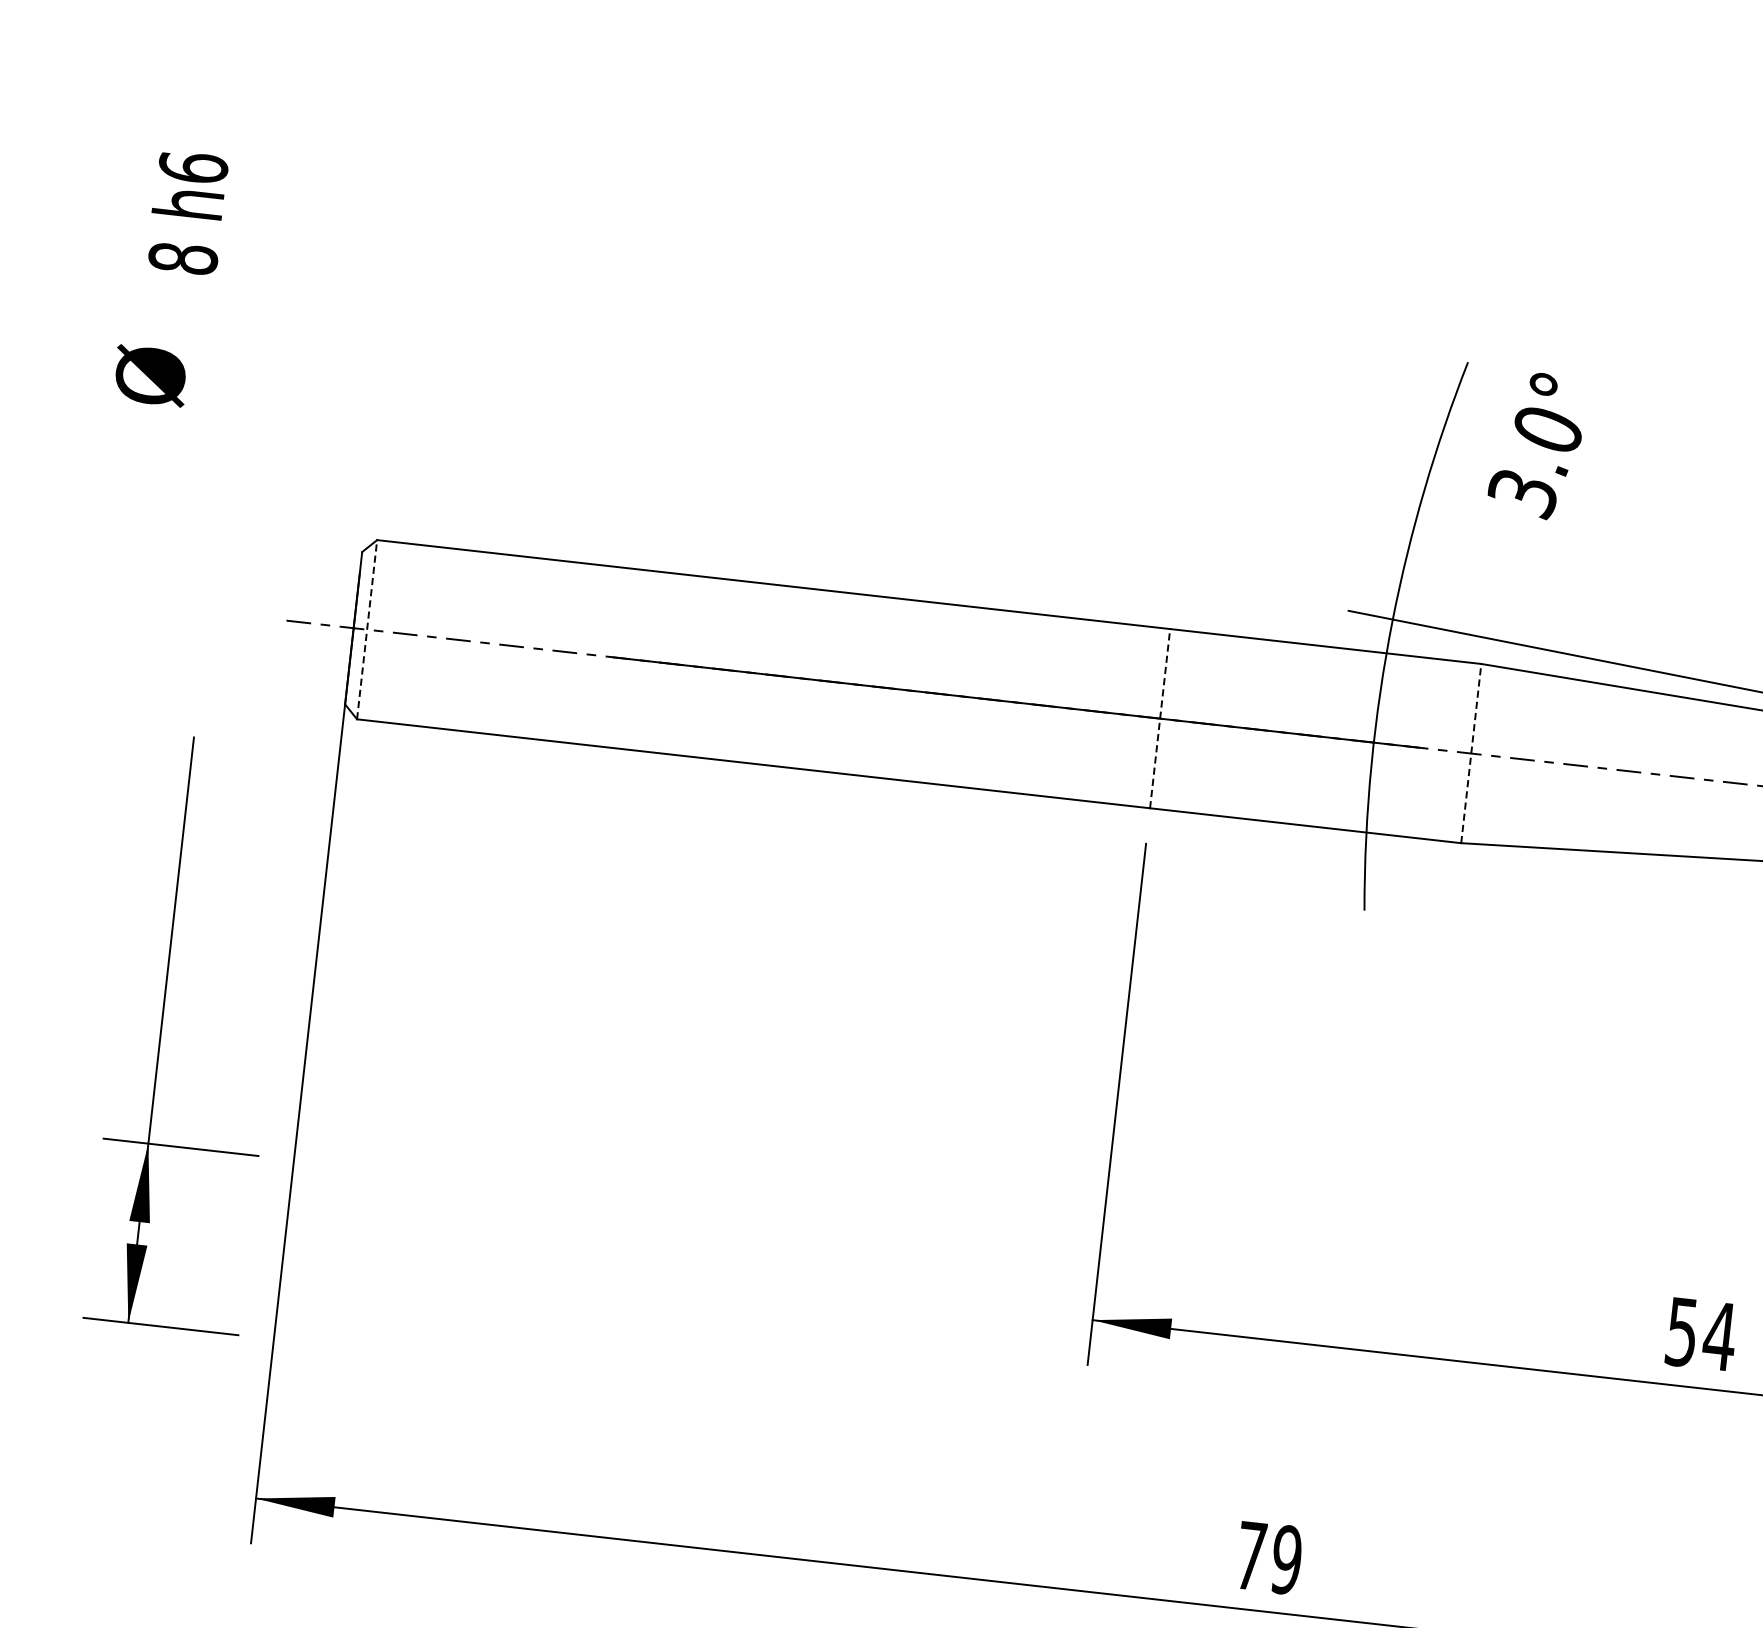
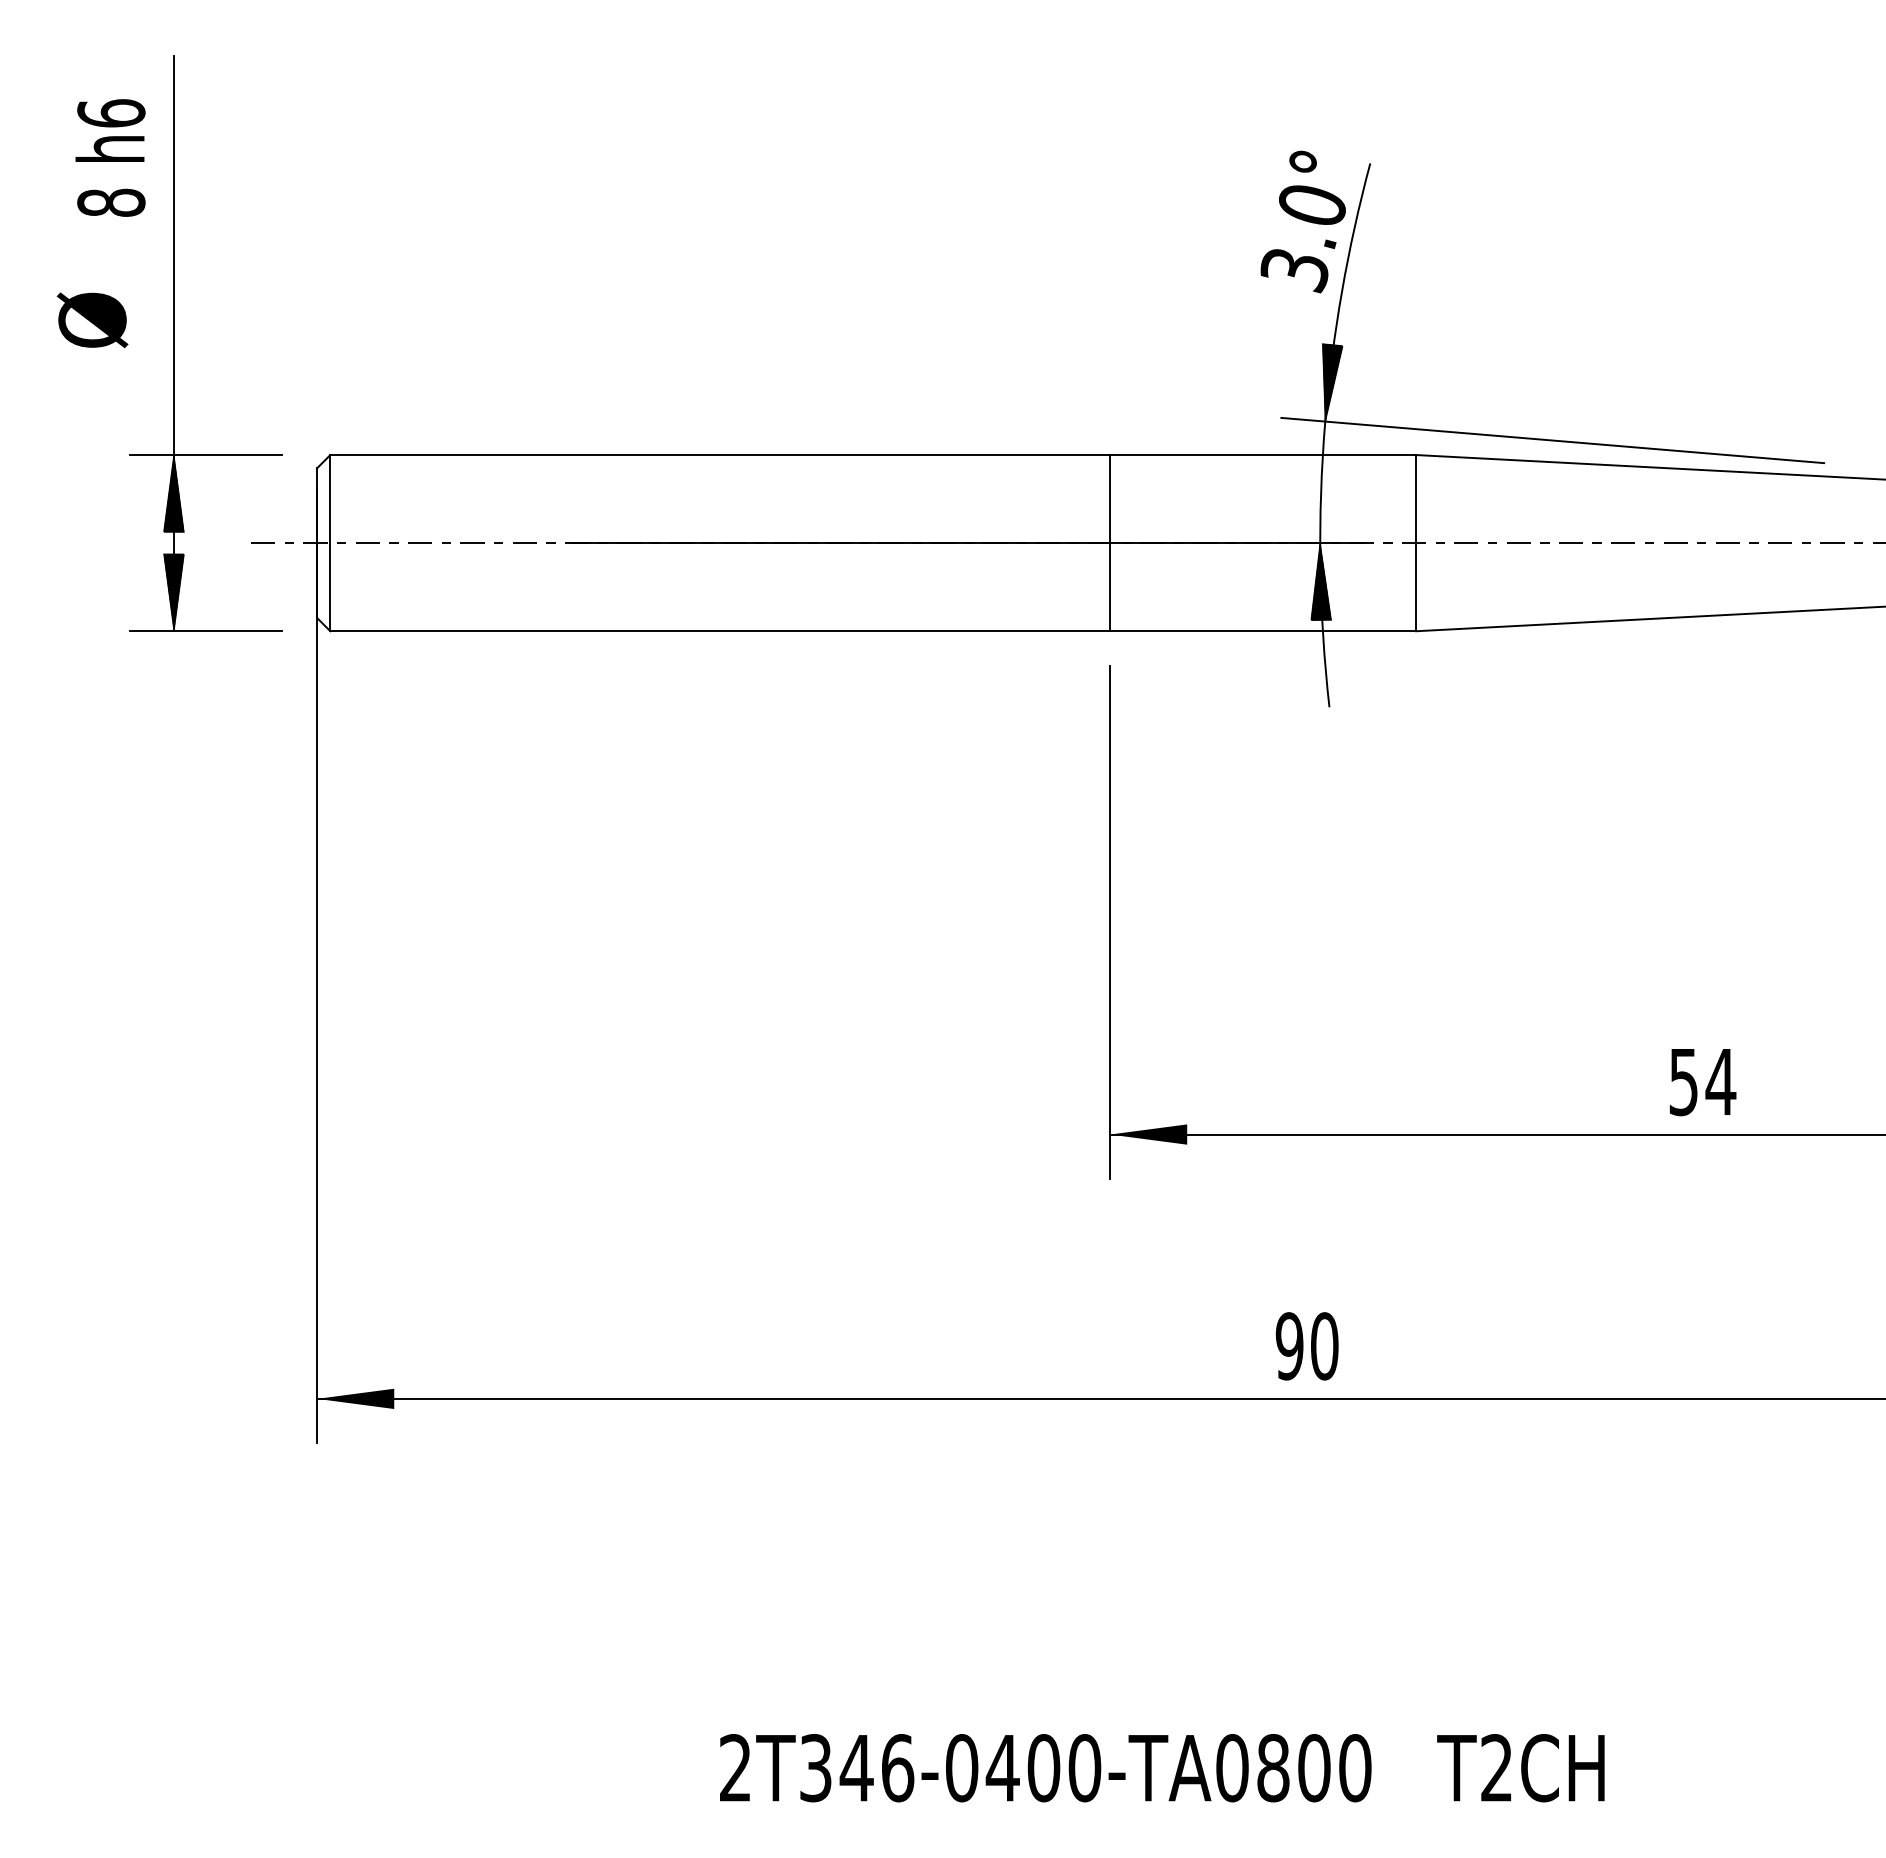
text: (1536, 445) -> (1302, 221), moved
hatch: (1404, 580) -> (1332, 382), added
line: (367, 629) -> (330, 542), dashed -> solid
line: (1160, 718) -> (1110, 542), dashed -> solid
line: (1471, 752) -> (1416, 542), dashed -> solid
hatch: (1370, 781) -> (1321, 581), added
part: (161, 1030) -> (174, 343), moved
text: (1268, 1558) -> (1306, 1346), 79 -> 90

